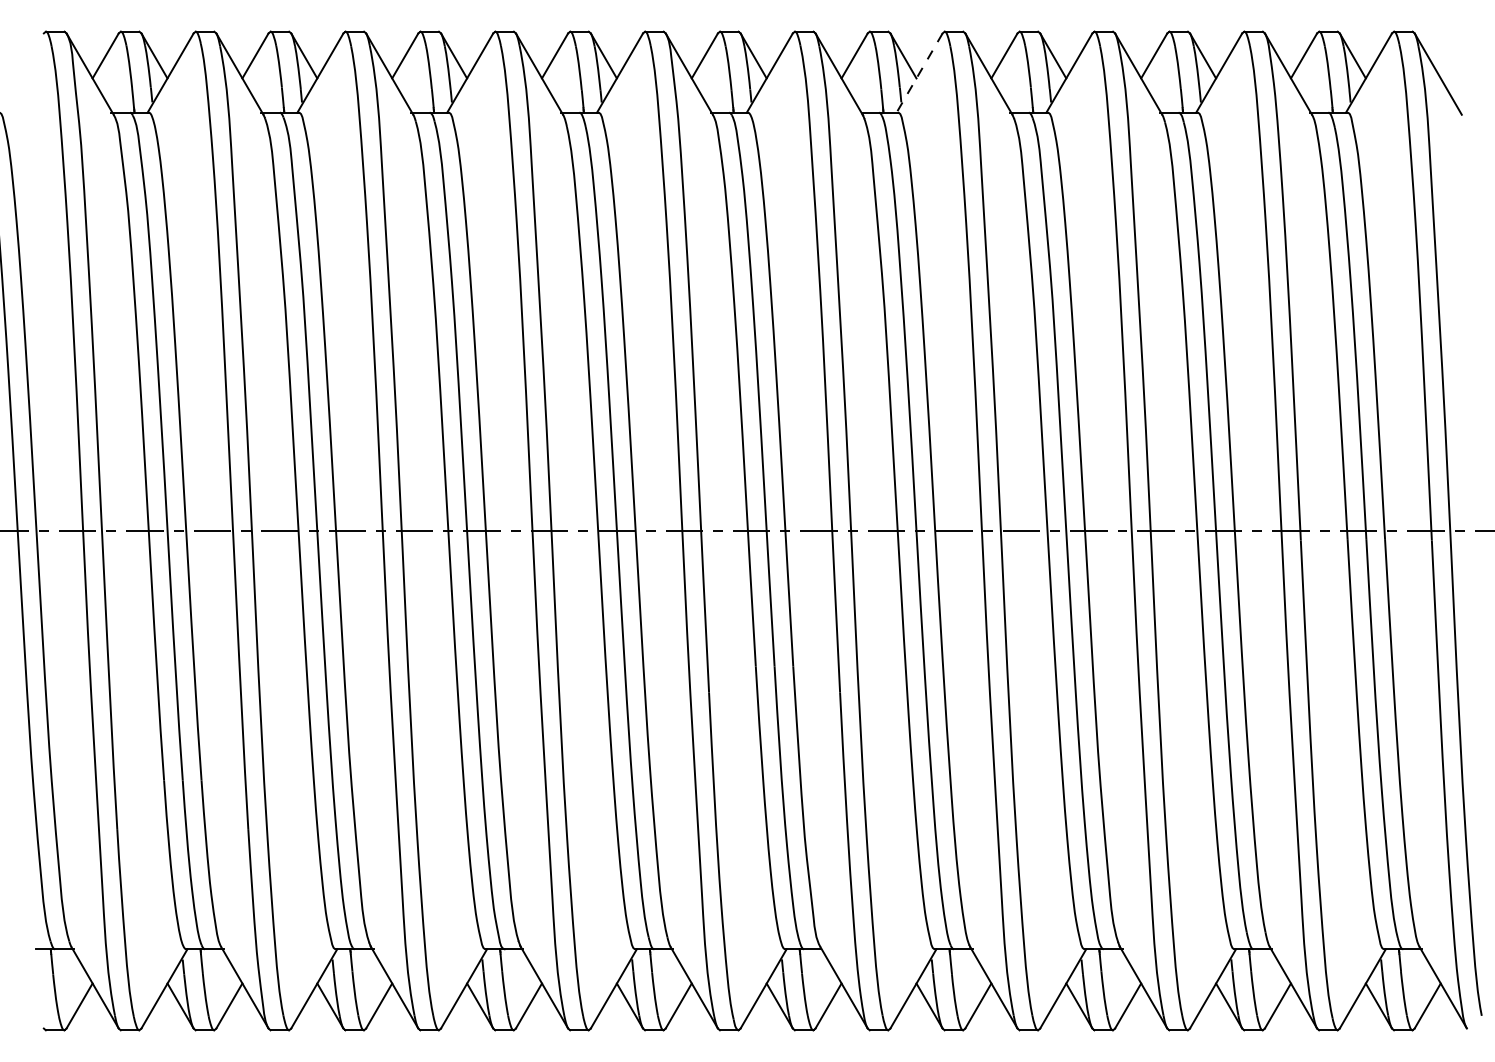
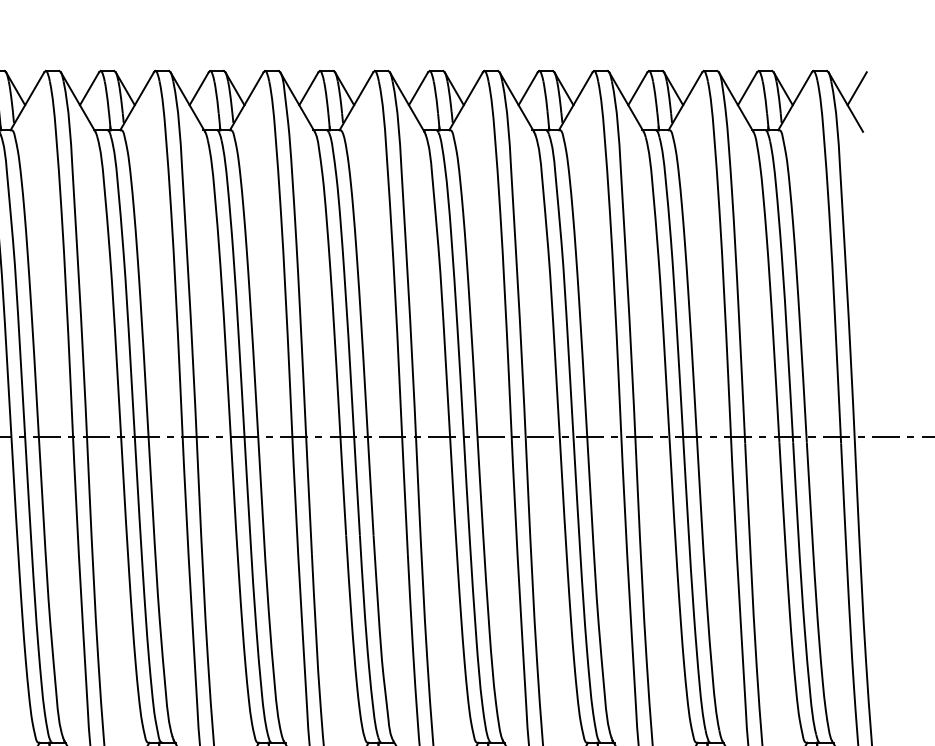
line: (1453, 55) -> (856, 88), added
line: (919, 73) -> (466, 101), dashed -> solid

